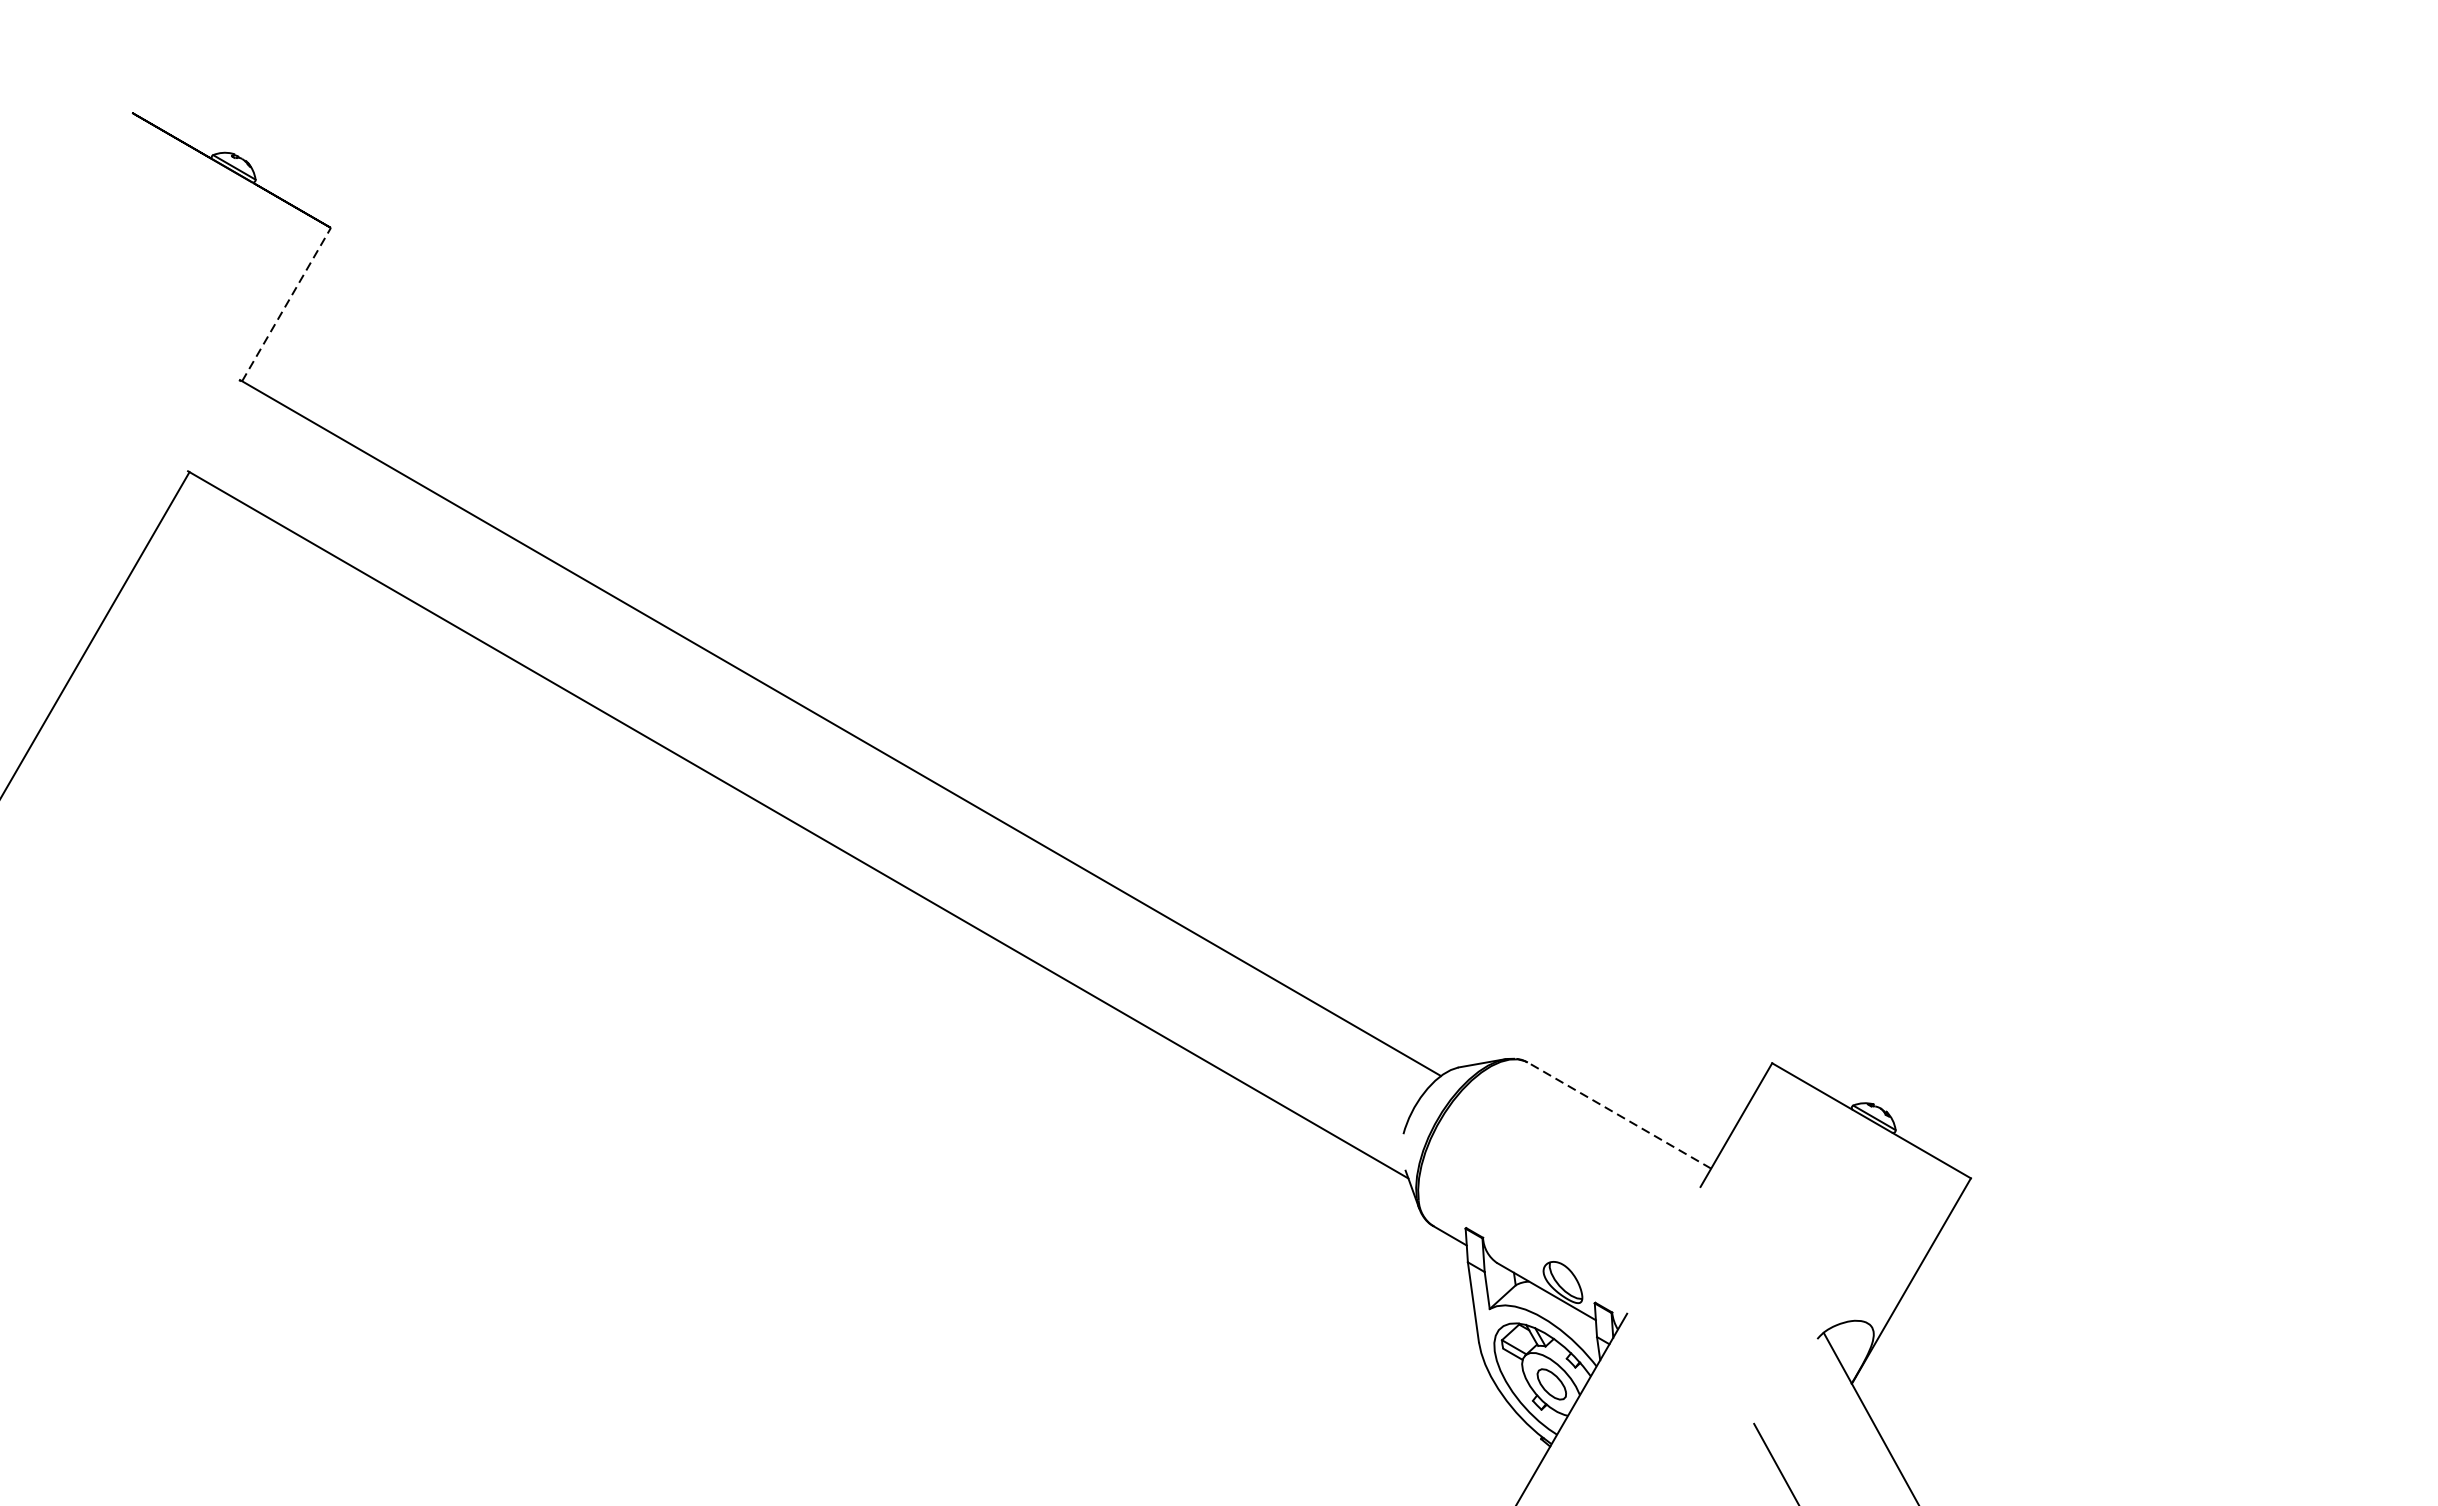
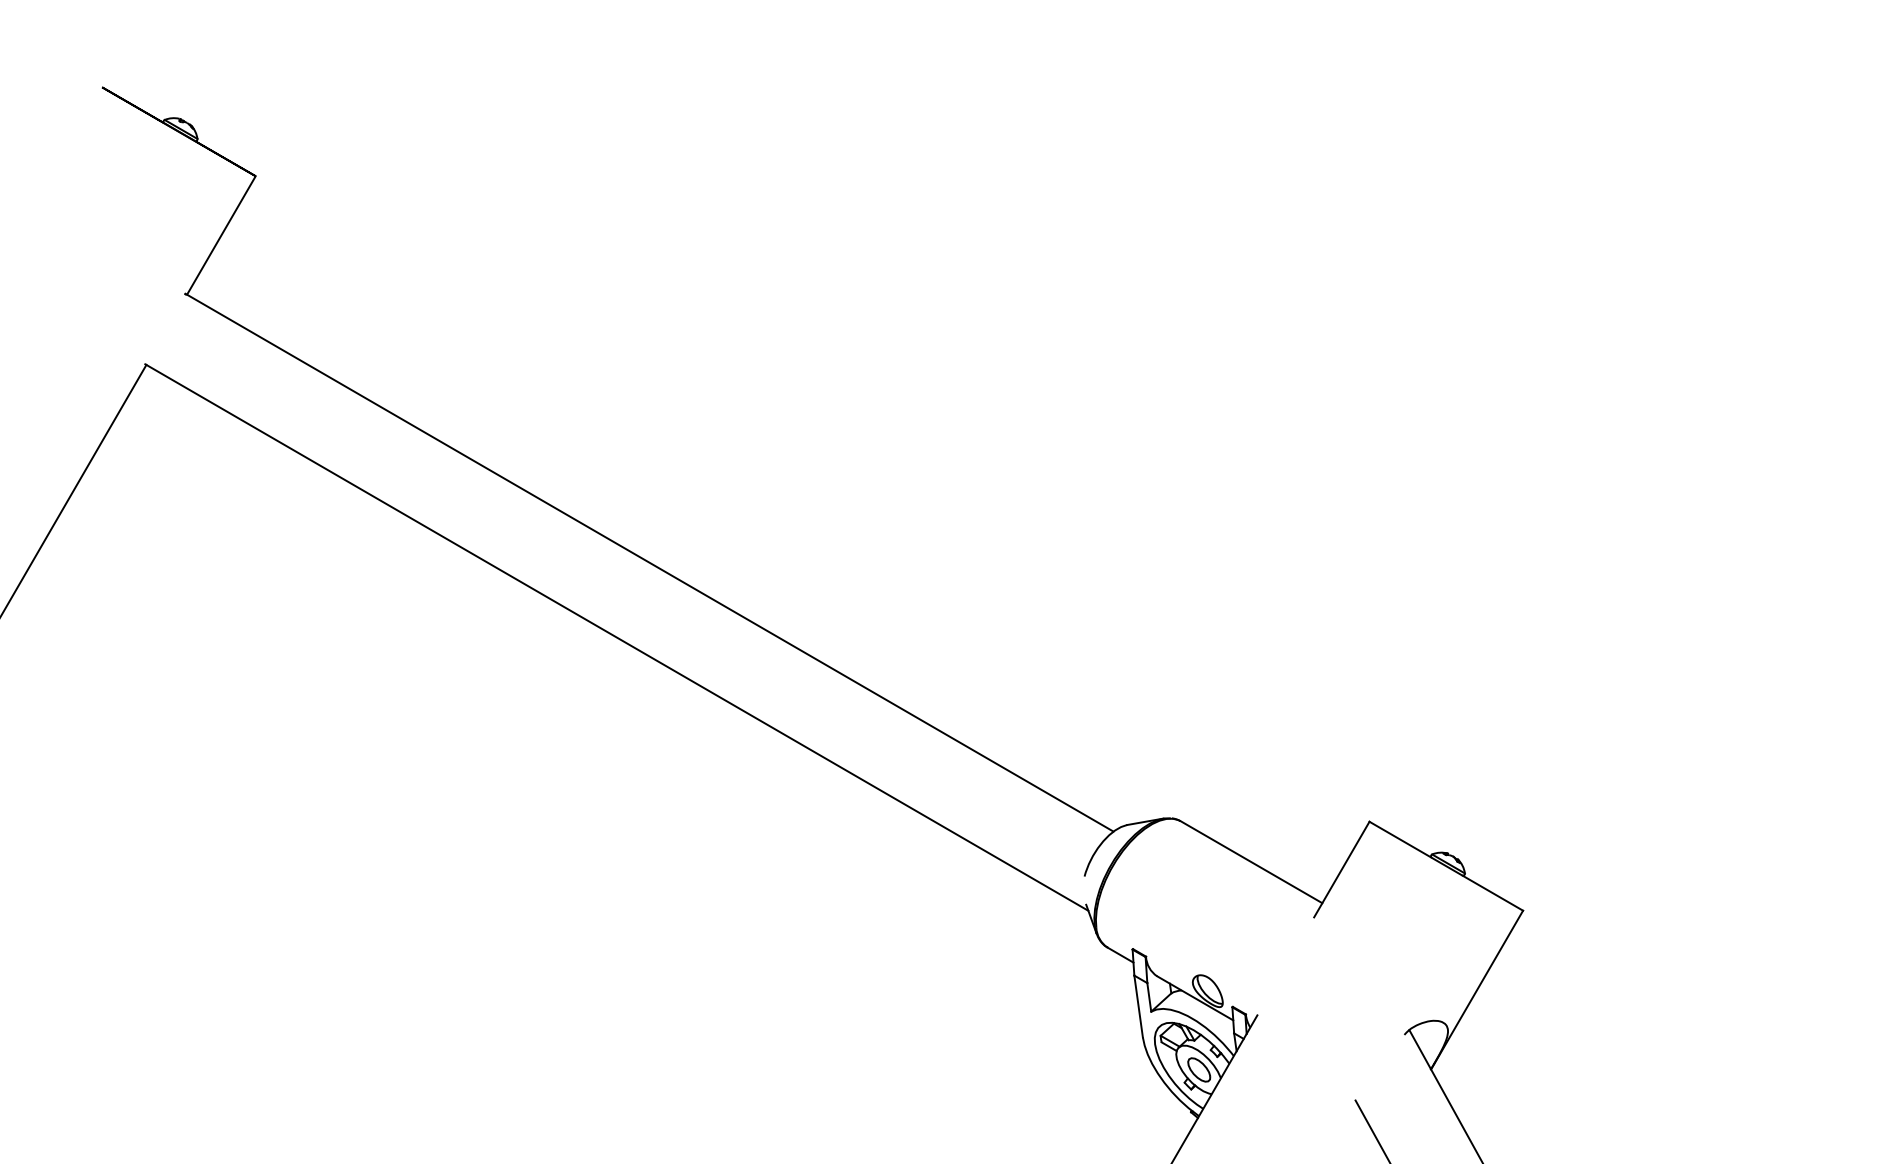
line: (286, 304) -> (221, 235), dashed -> solid
line: (1619, 1115) -> (1251, 862), dashed -> solid

